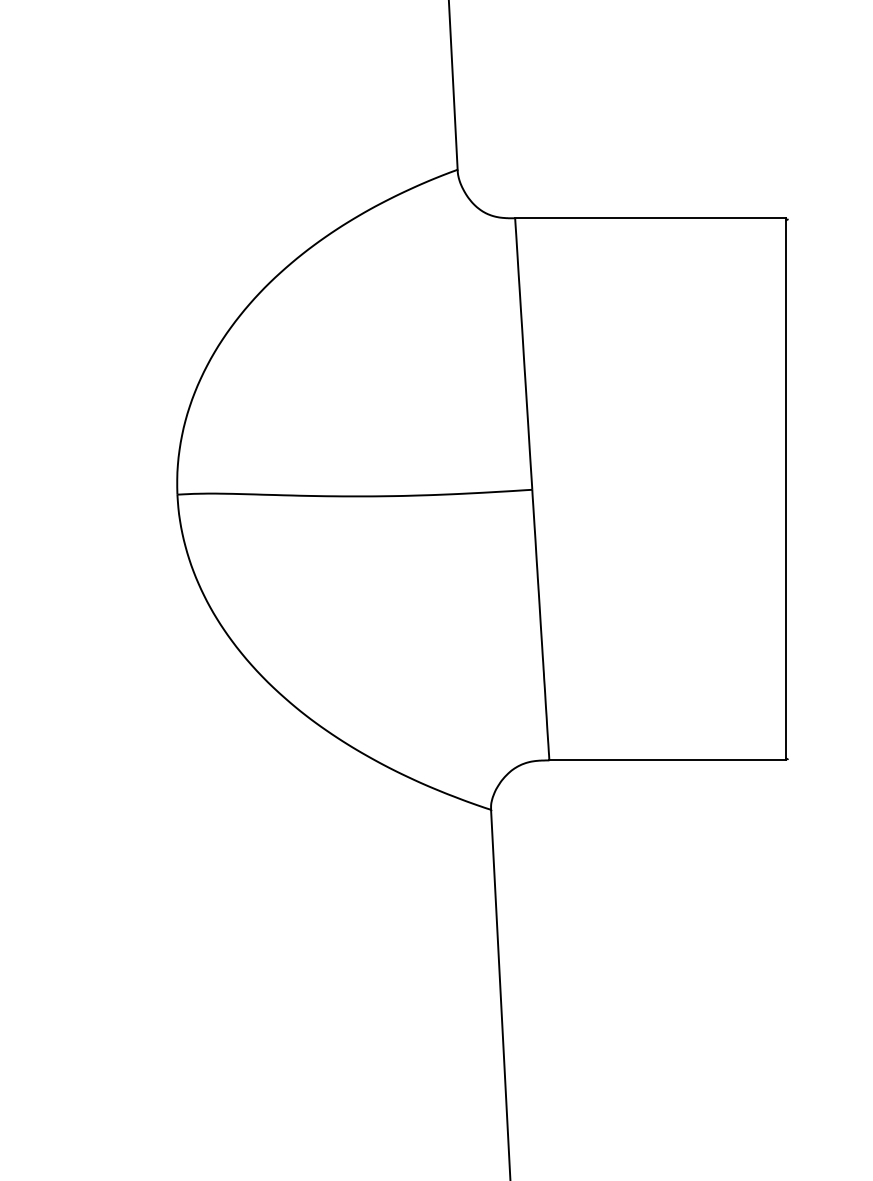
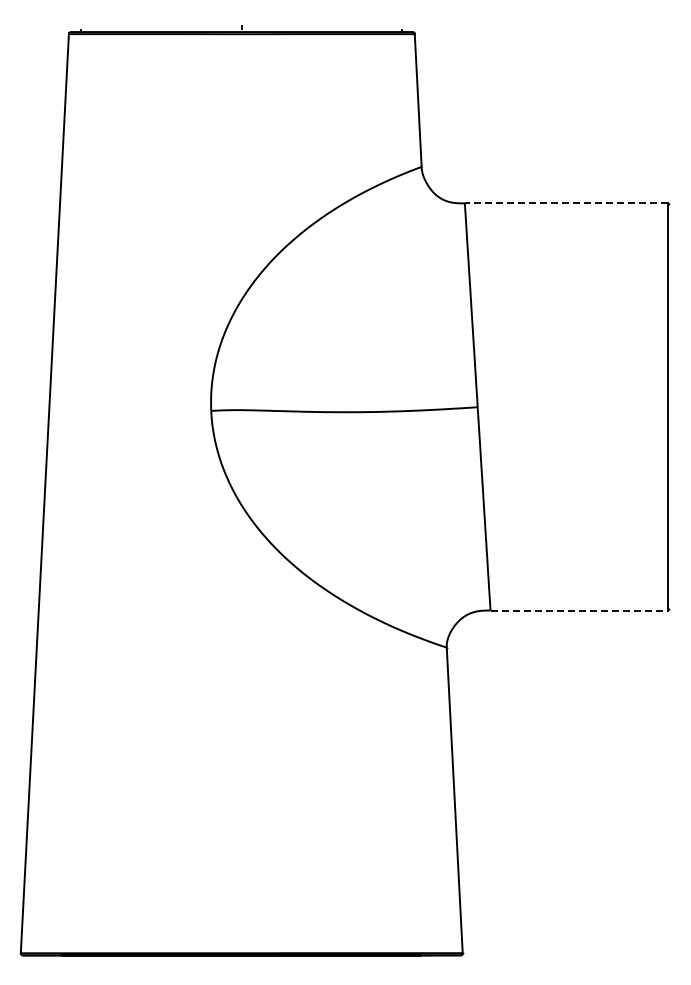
line: (650, 218) -> (566, 203), solid -> dashed
line: (667, 760) -> (579, 610), solid -> dashed

